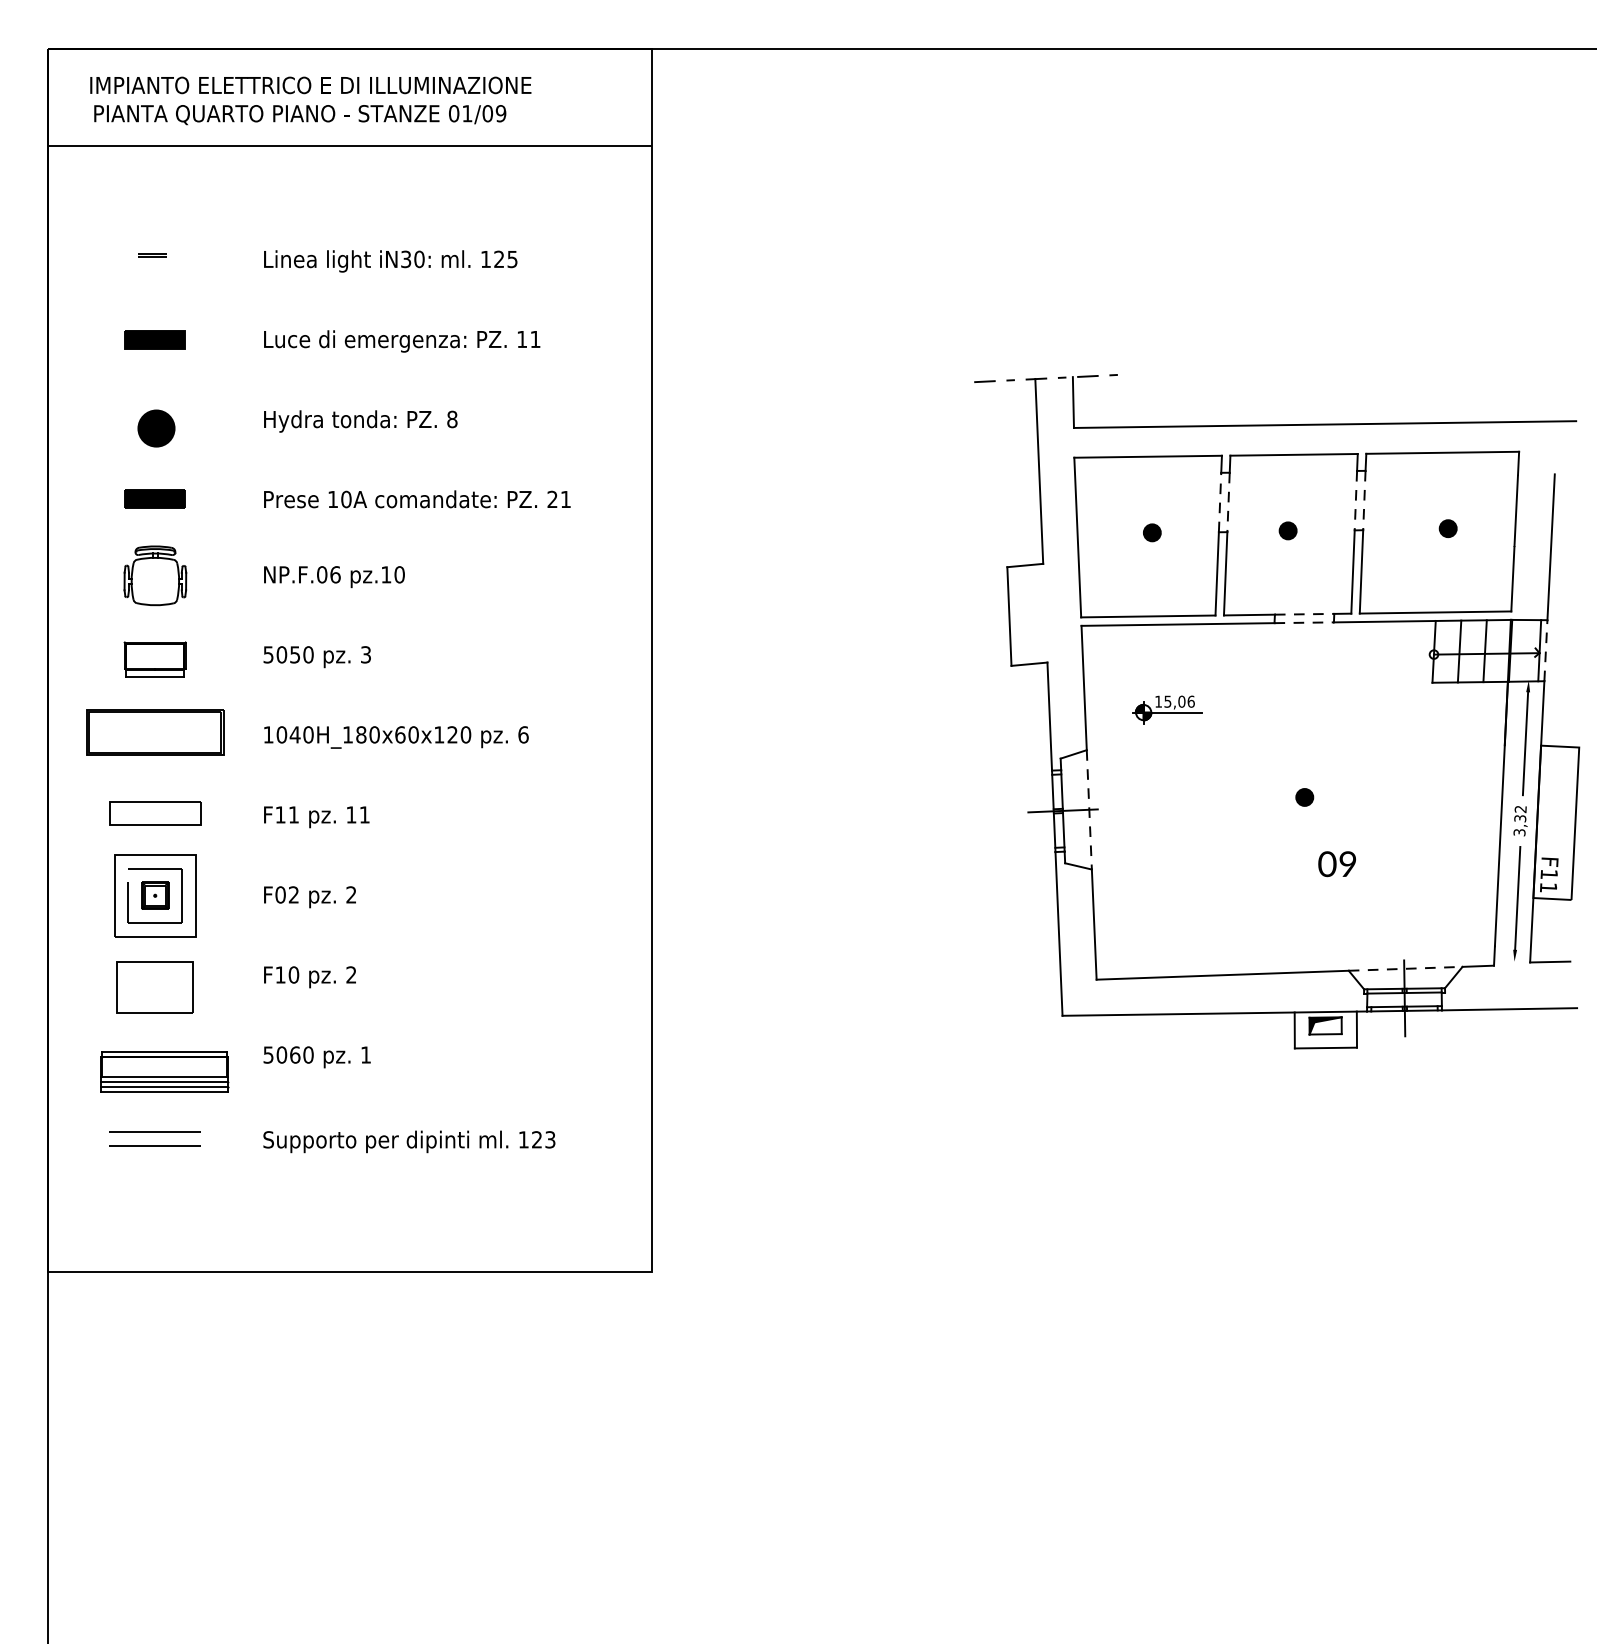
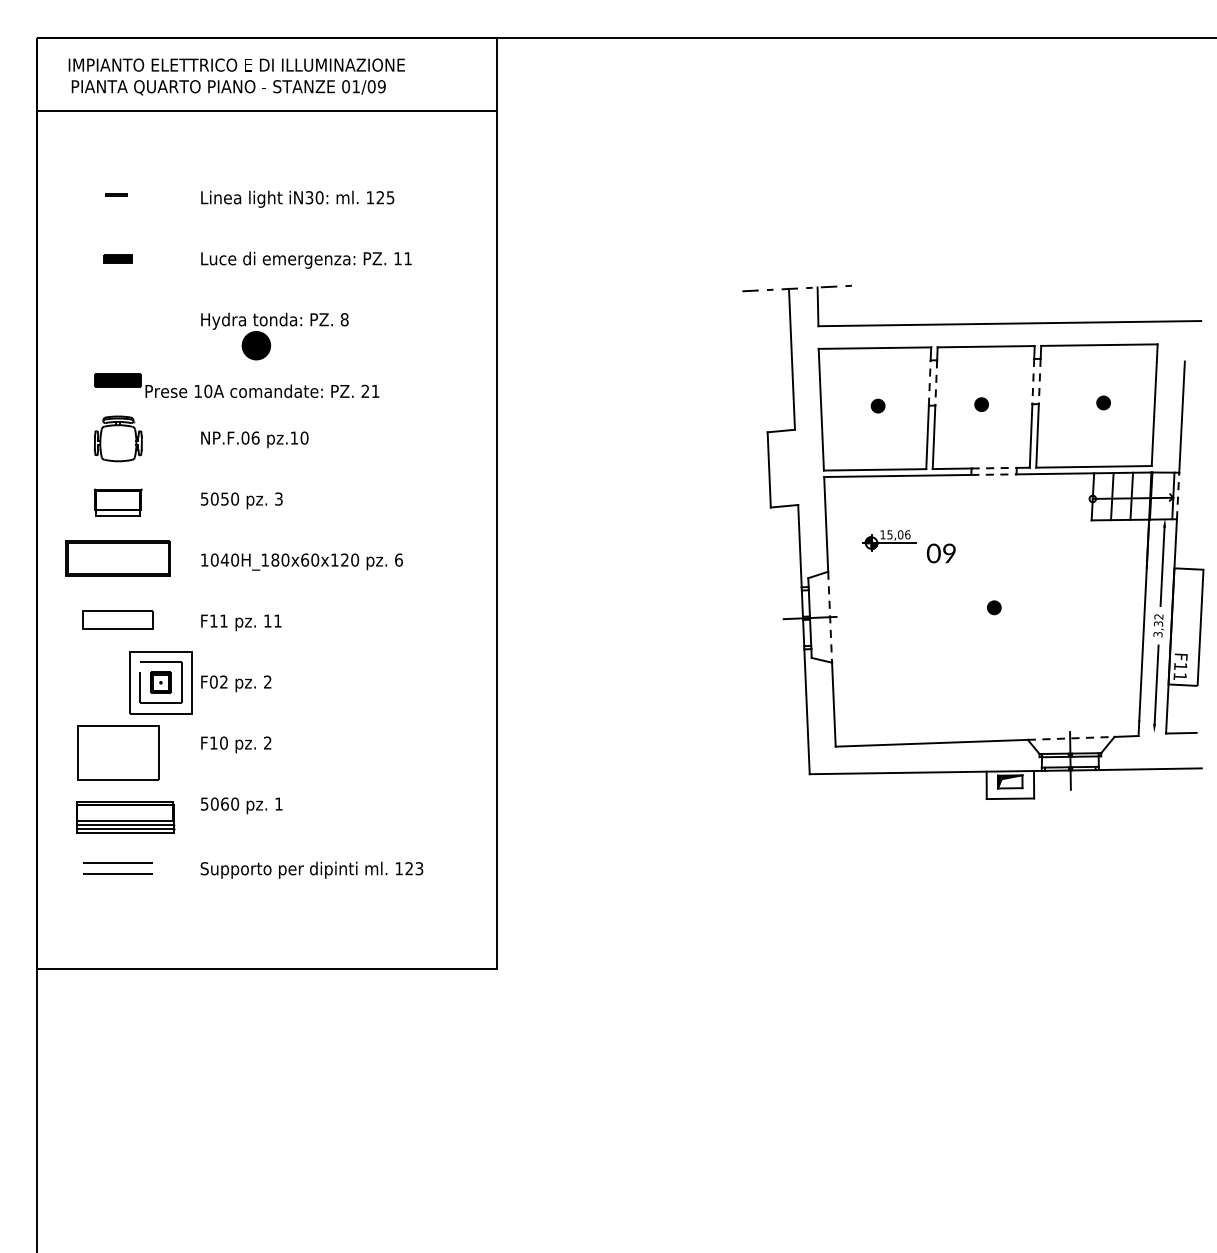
part: (154, 339) -> (117, 258), size x0.6
part: (156, 428) -> (256, 345), moved
text: (417, 499) -> (262, 391), moved
text: (1336, 864) -> (940, 553), moved
part: (155, 895) -> (161, 682), moved
part: (154, 987) -> (117, 752), size x1.4

